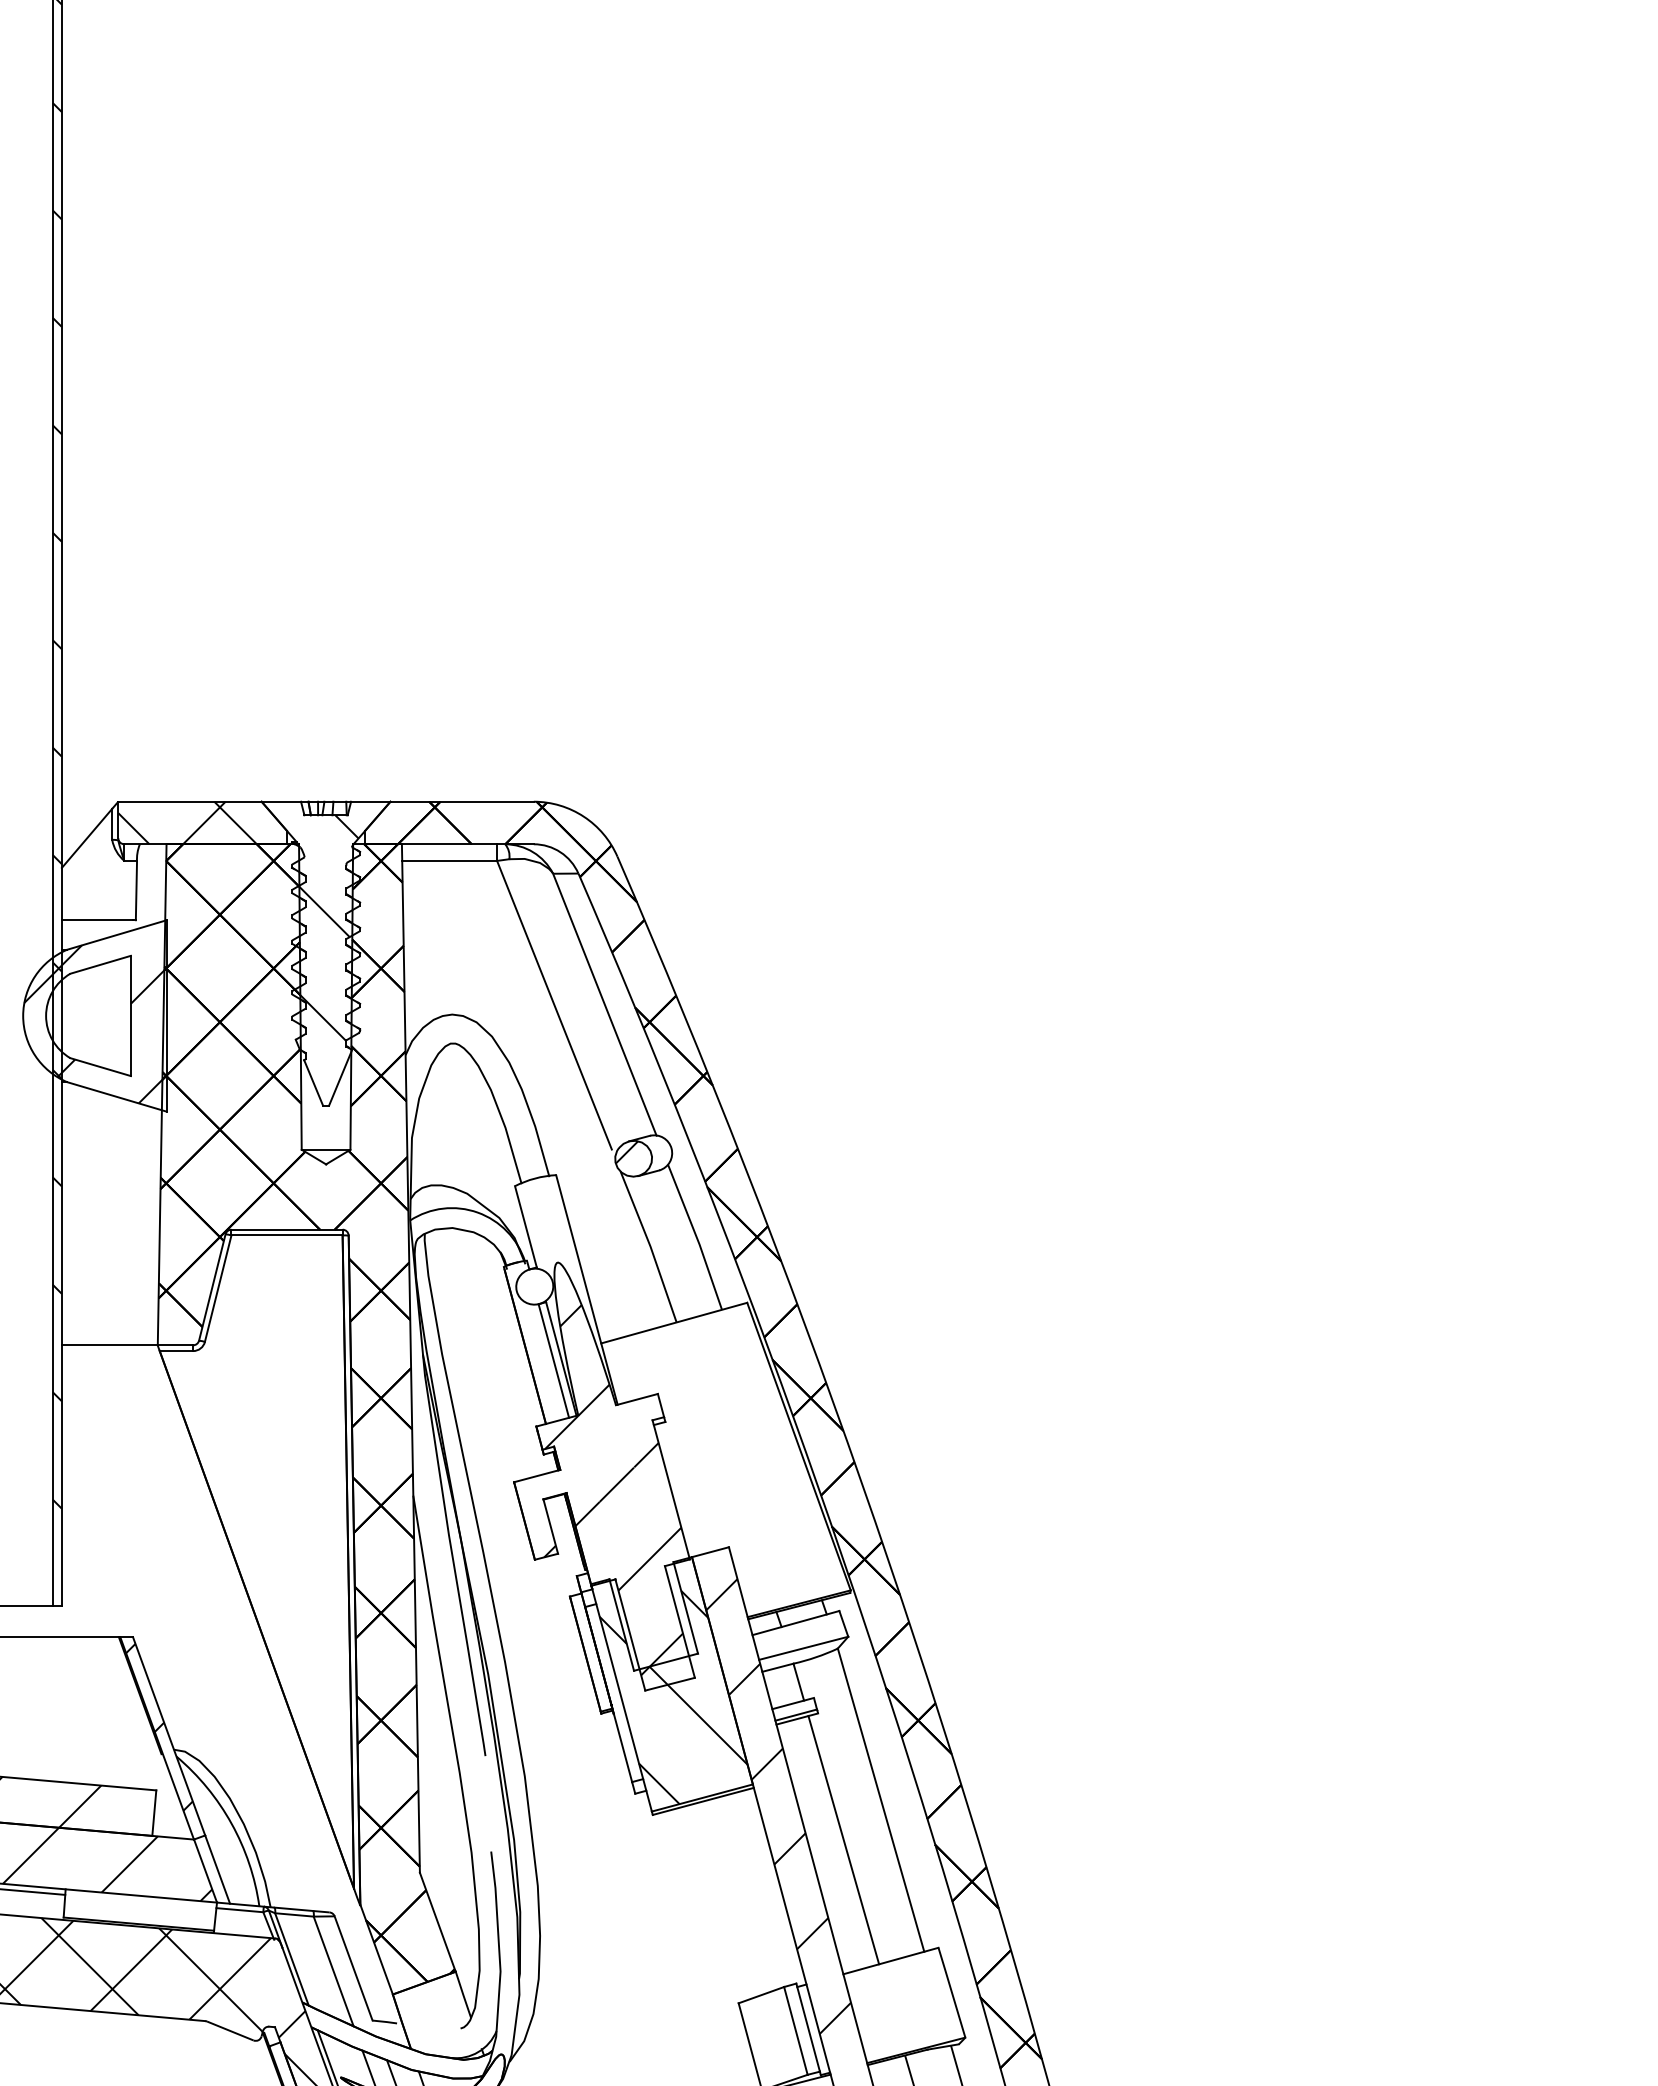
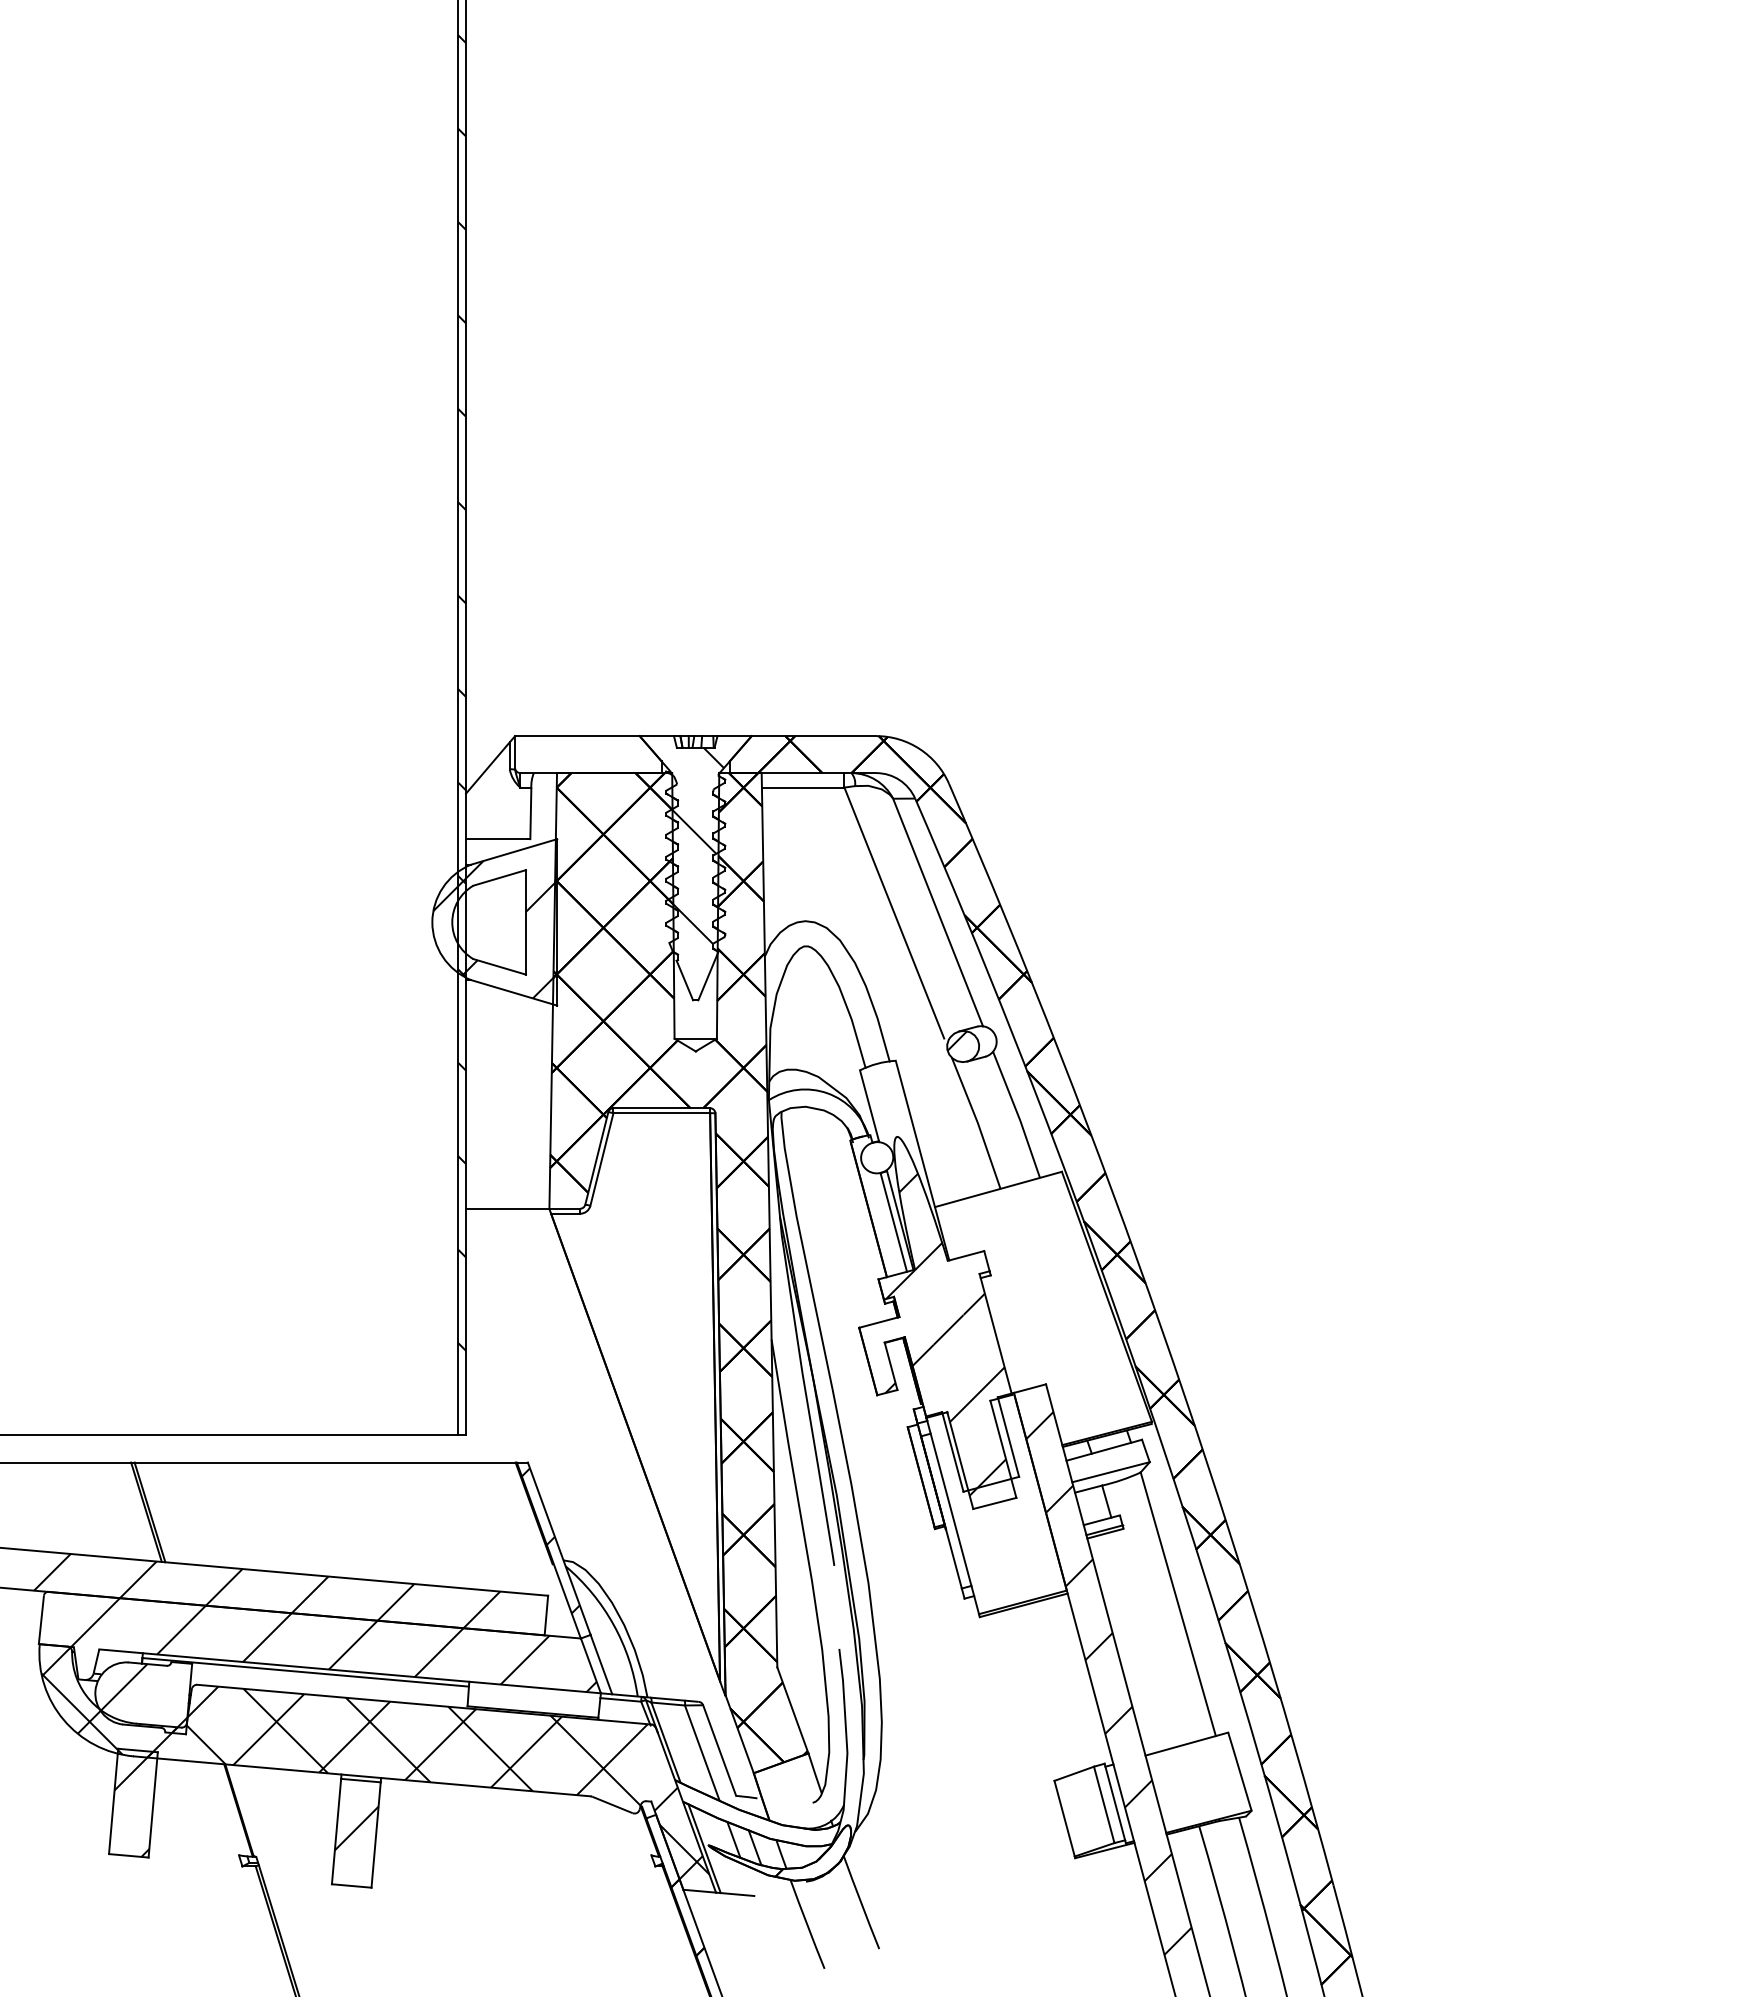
hatch: (187, 822) -> (575, 754), removed
hatch: (673, 1696) -> (997, 1514), removed
line: (843, 1839) -> (1145, 1638), removed

